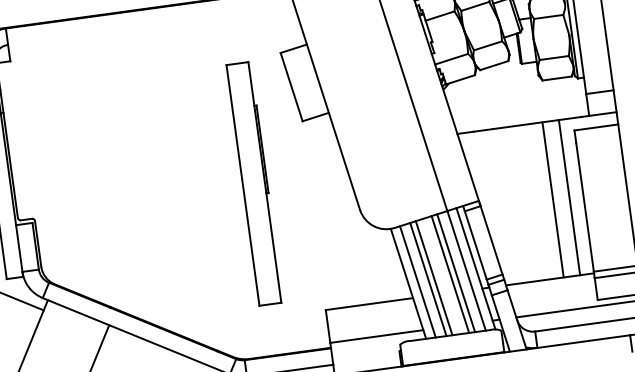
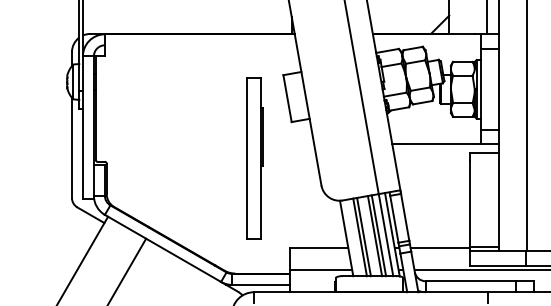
line: (569, 197) -> (460, 196), removed
line: (553, 200) -> (449, 196), removed
line: (417, 281) -> (352, 237), removed

